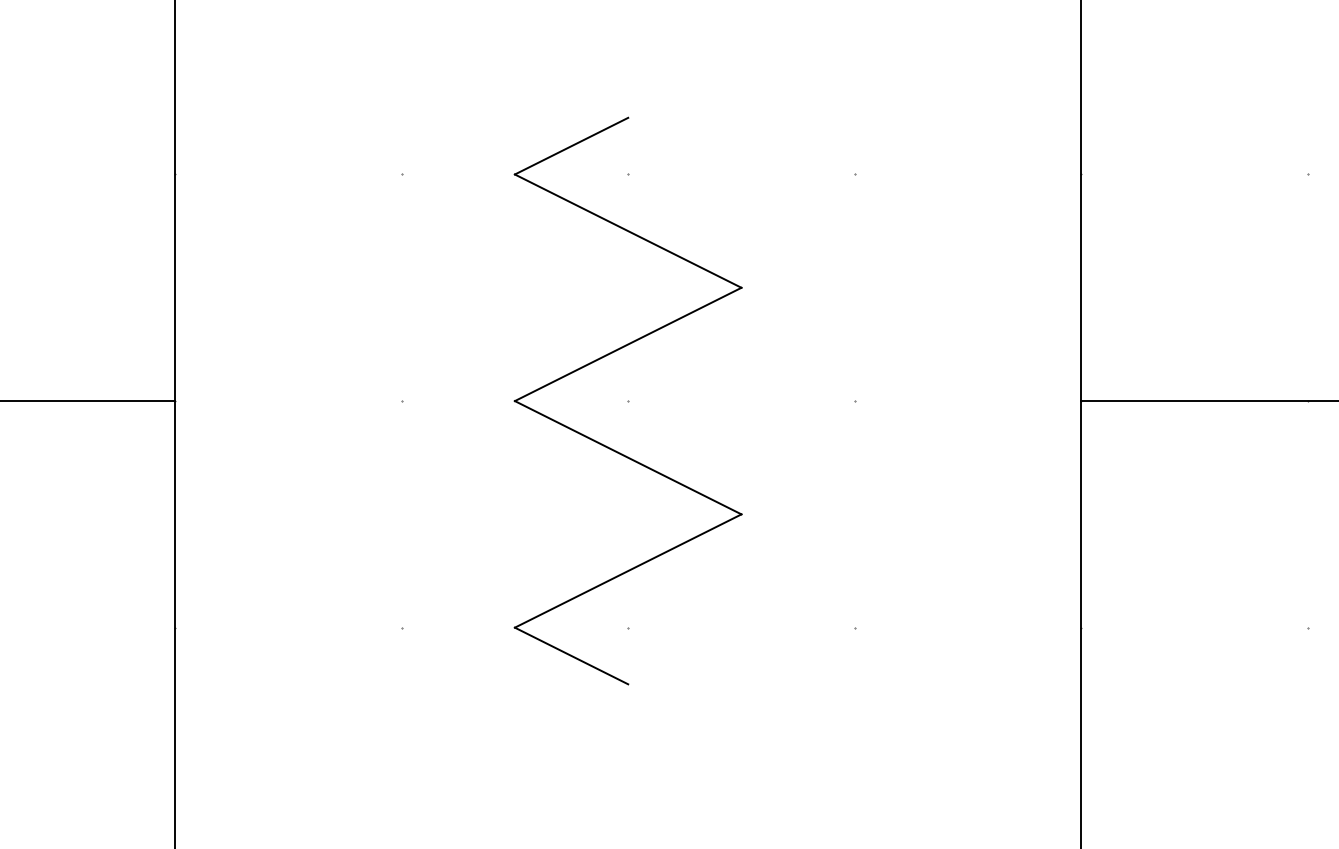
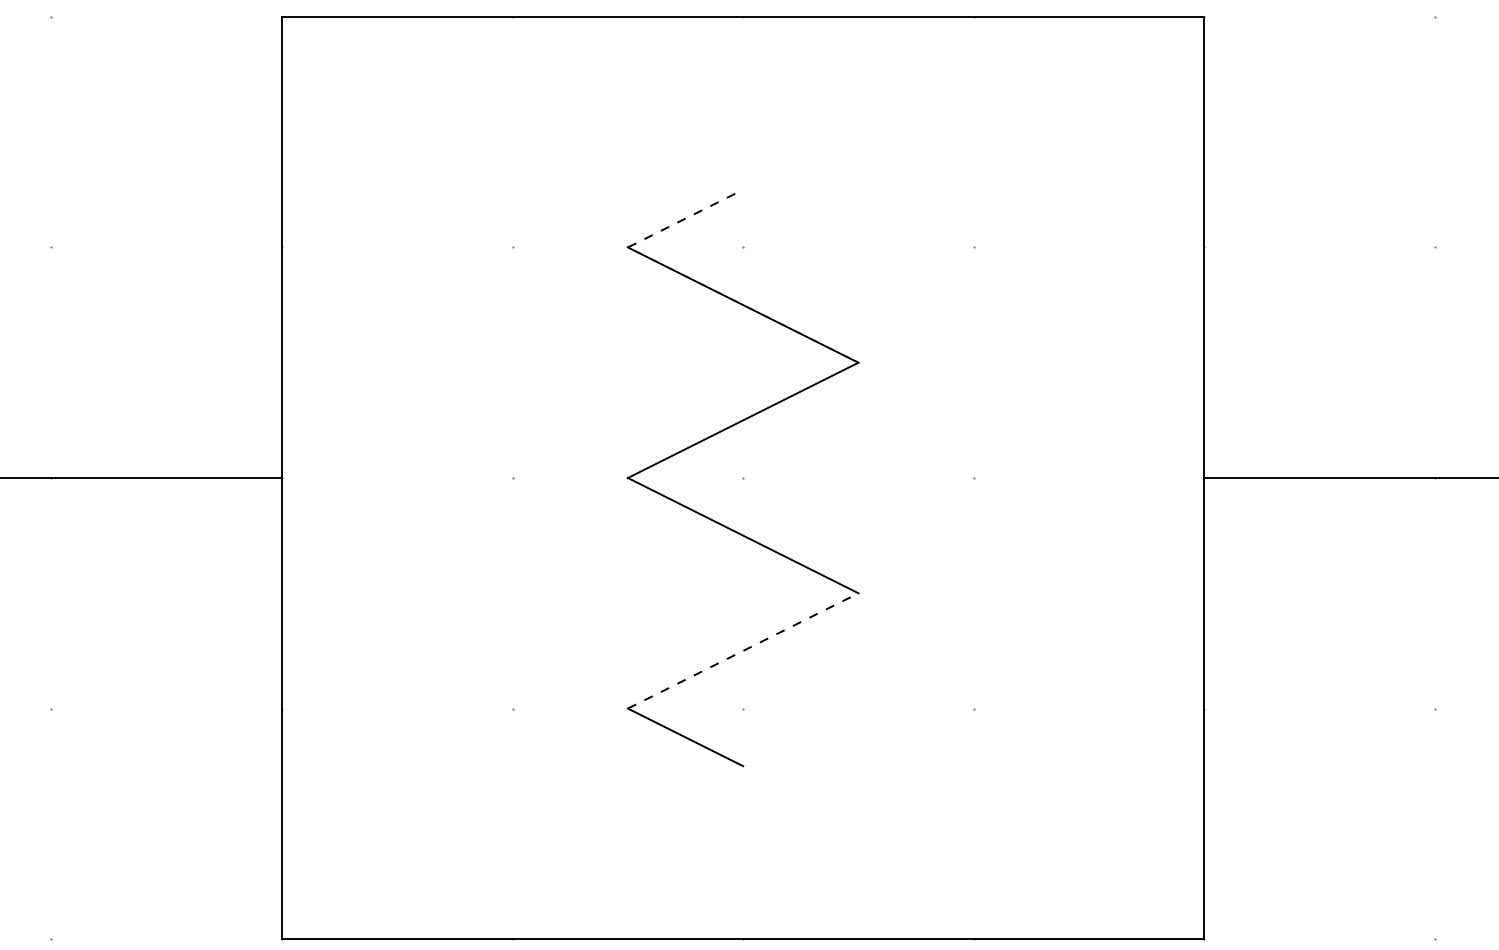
line: (572, 146) -> (686, 218), solid -> dashed
line: (628, 570) -> (743, 650), solid -> dashed

